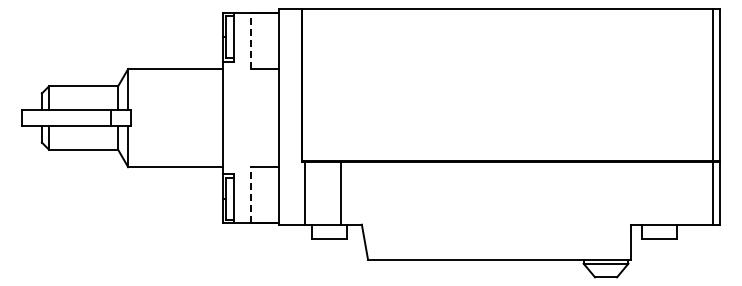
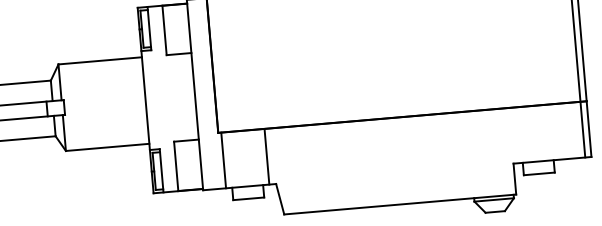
line: (251, 40) -> (164, 30), dashed -> solid
line: (341, 192) -> (267, 156), moved
line: (251, 194) -> (176, 165), dashed -> solid

